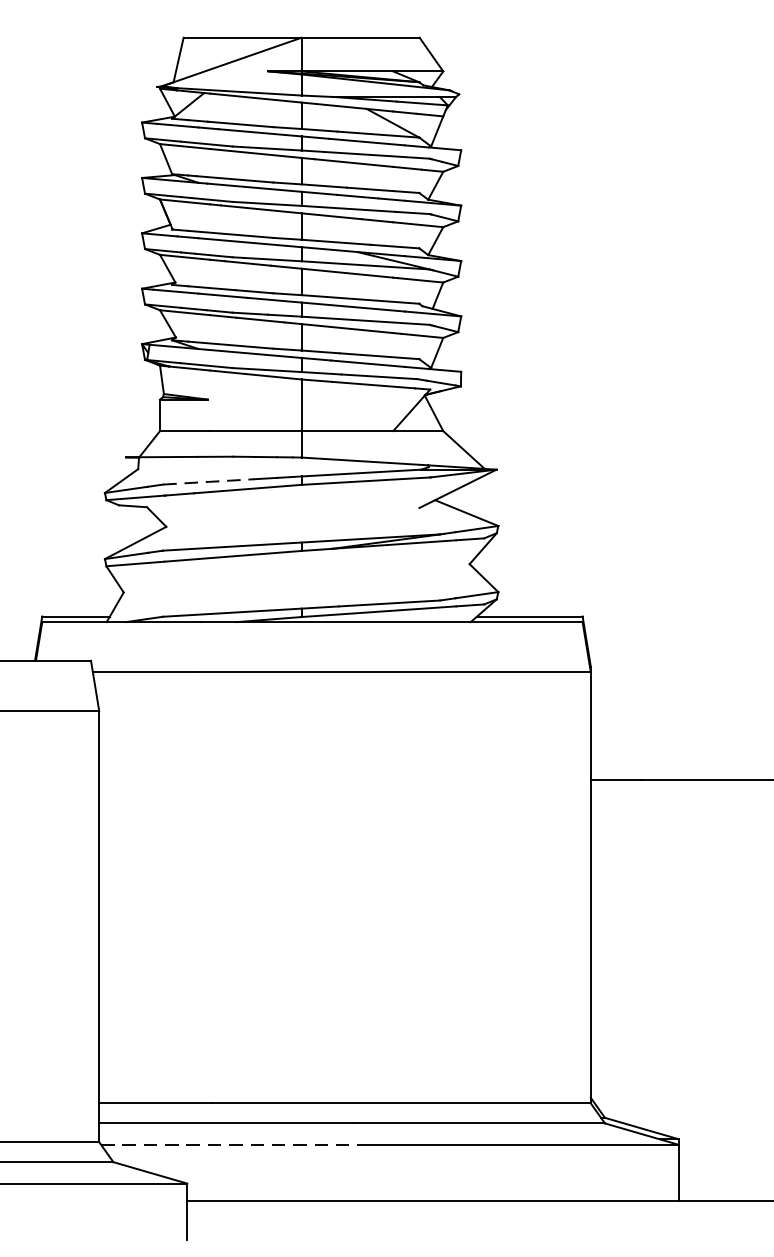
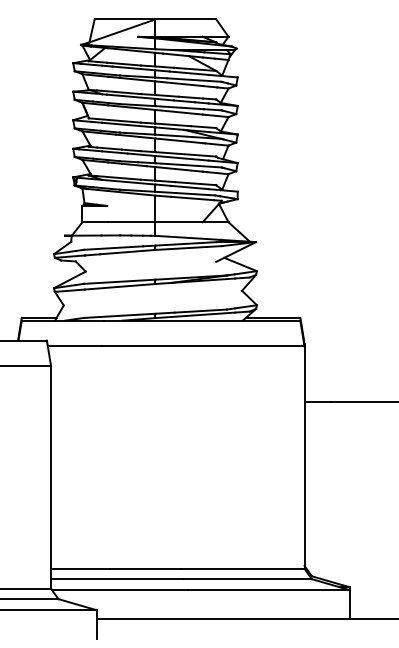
line: (208, 482) -> (107, 248), dashed -> solid
line: (233, 1145) -> (120, 590), dashed -> solid

